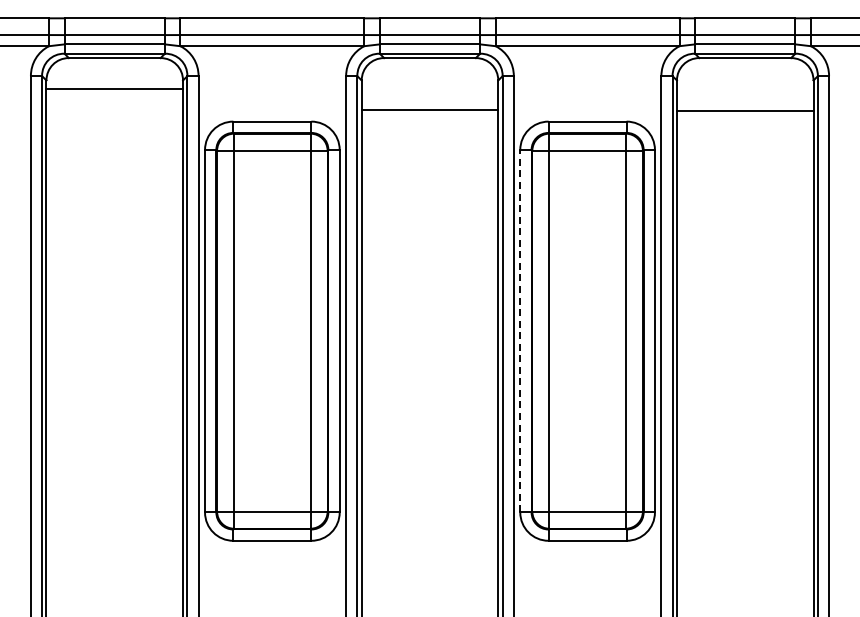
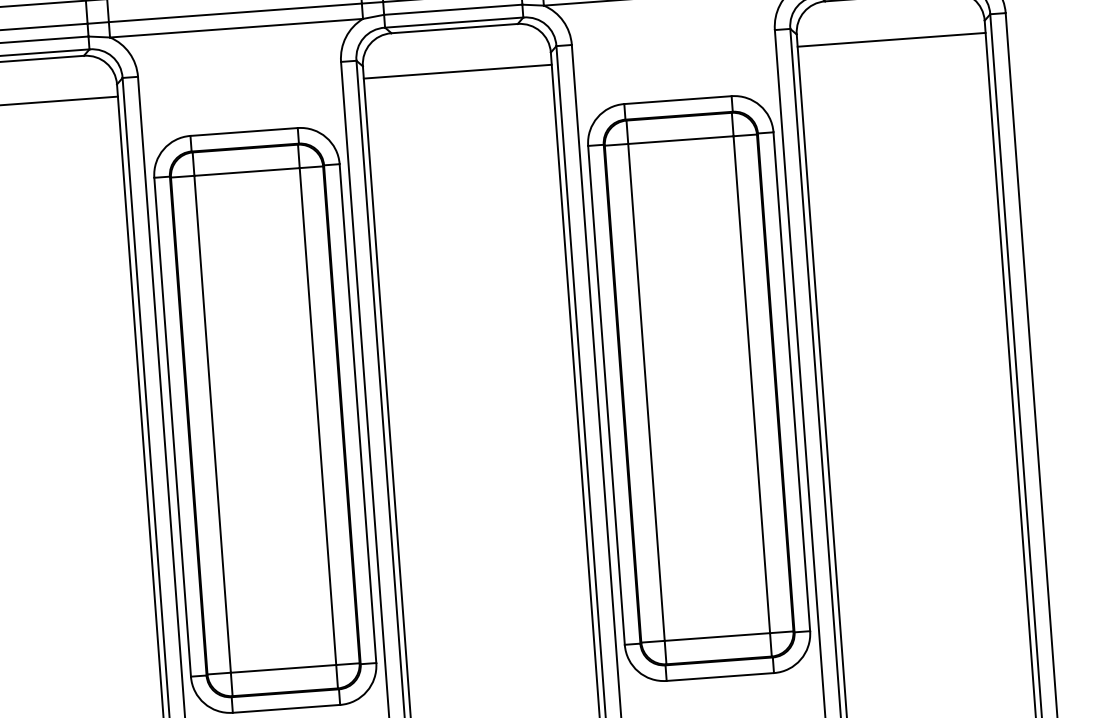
line: (429, 110) -> (457, 71), moved
line: (744, 111) -> (890, 40), moved
line: (520, 330) -> (606, 394), dashed -> solid

